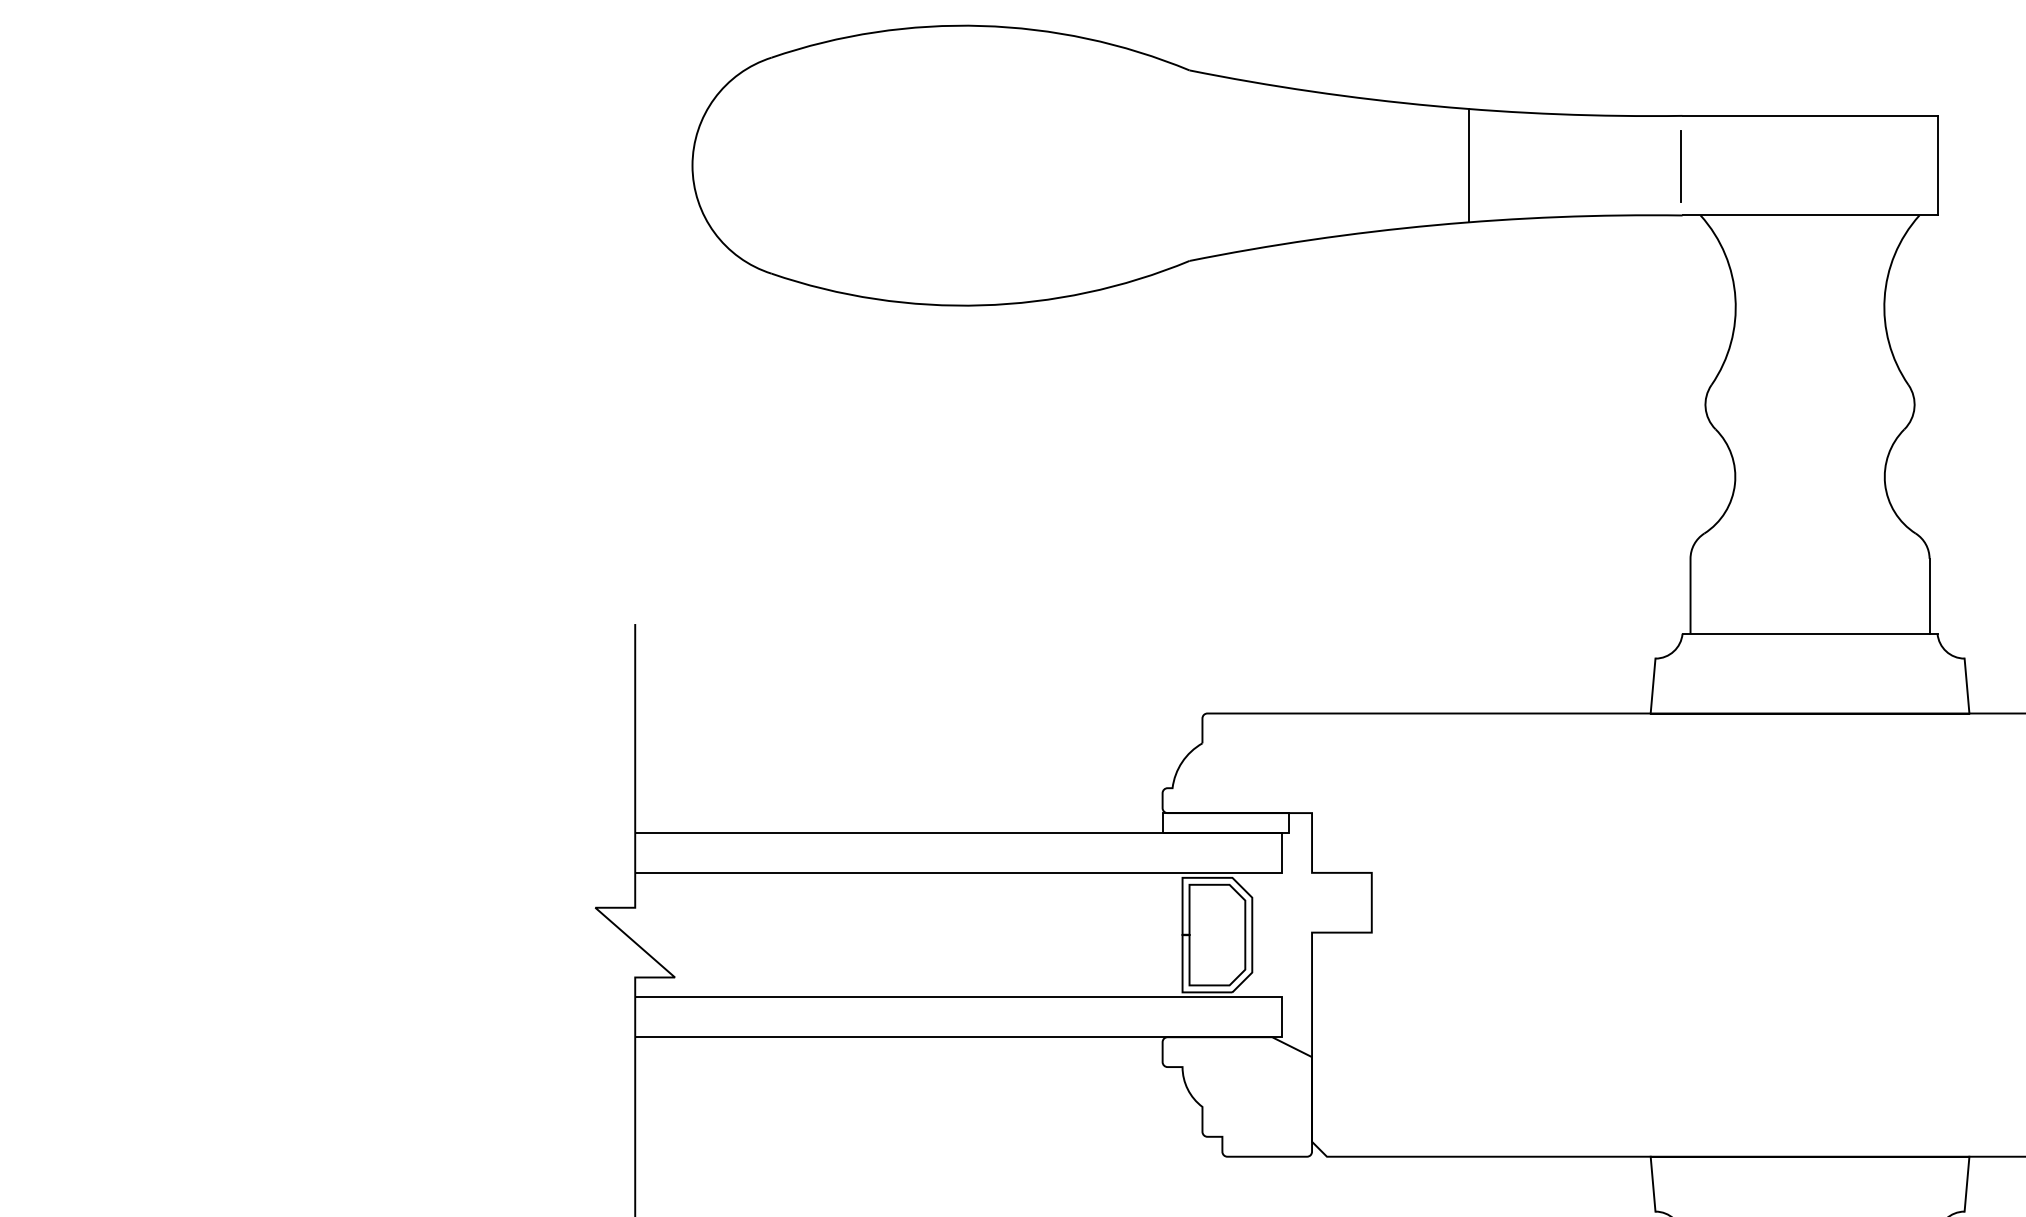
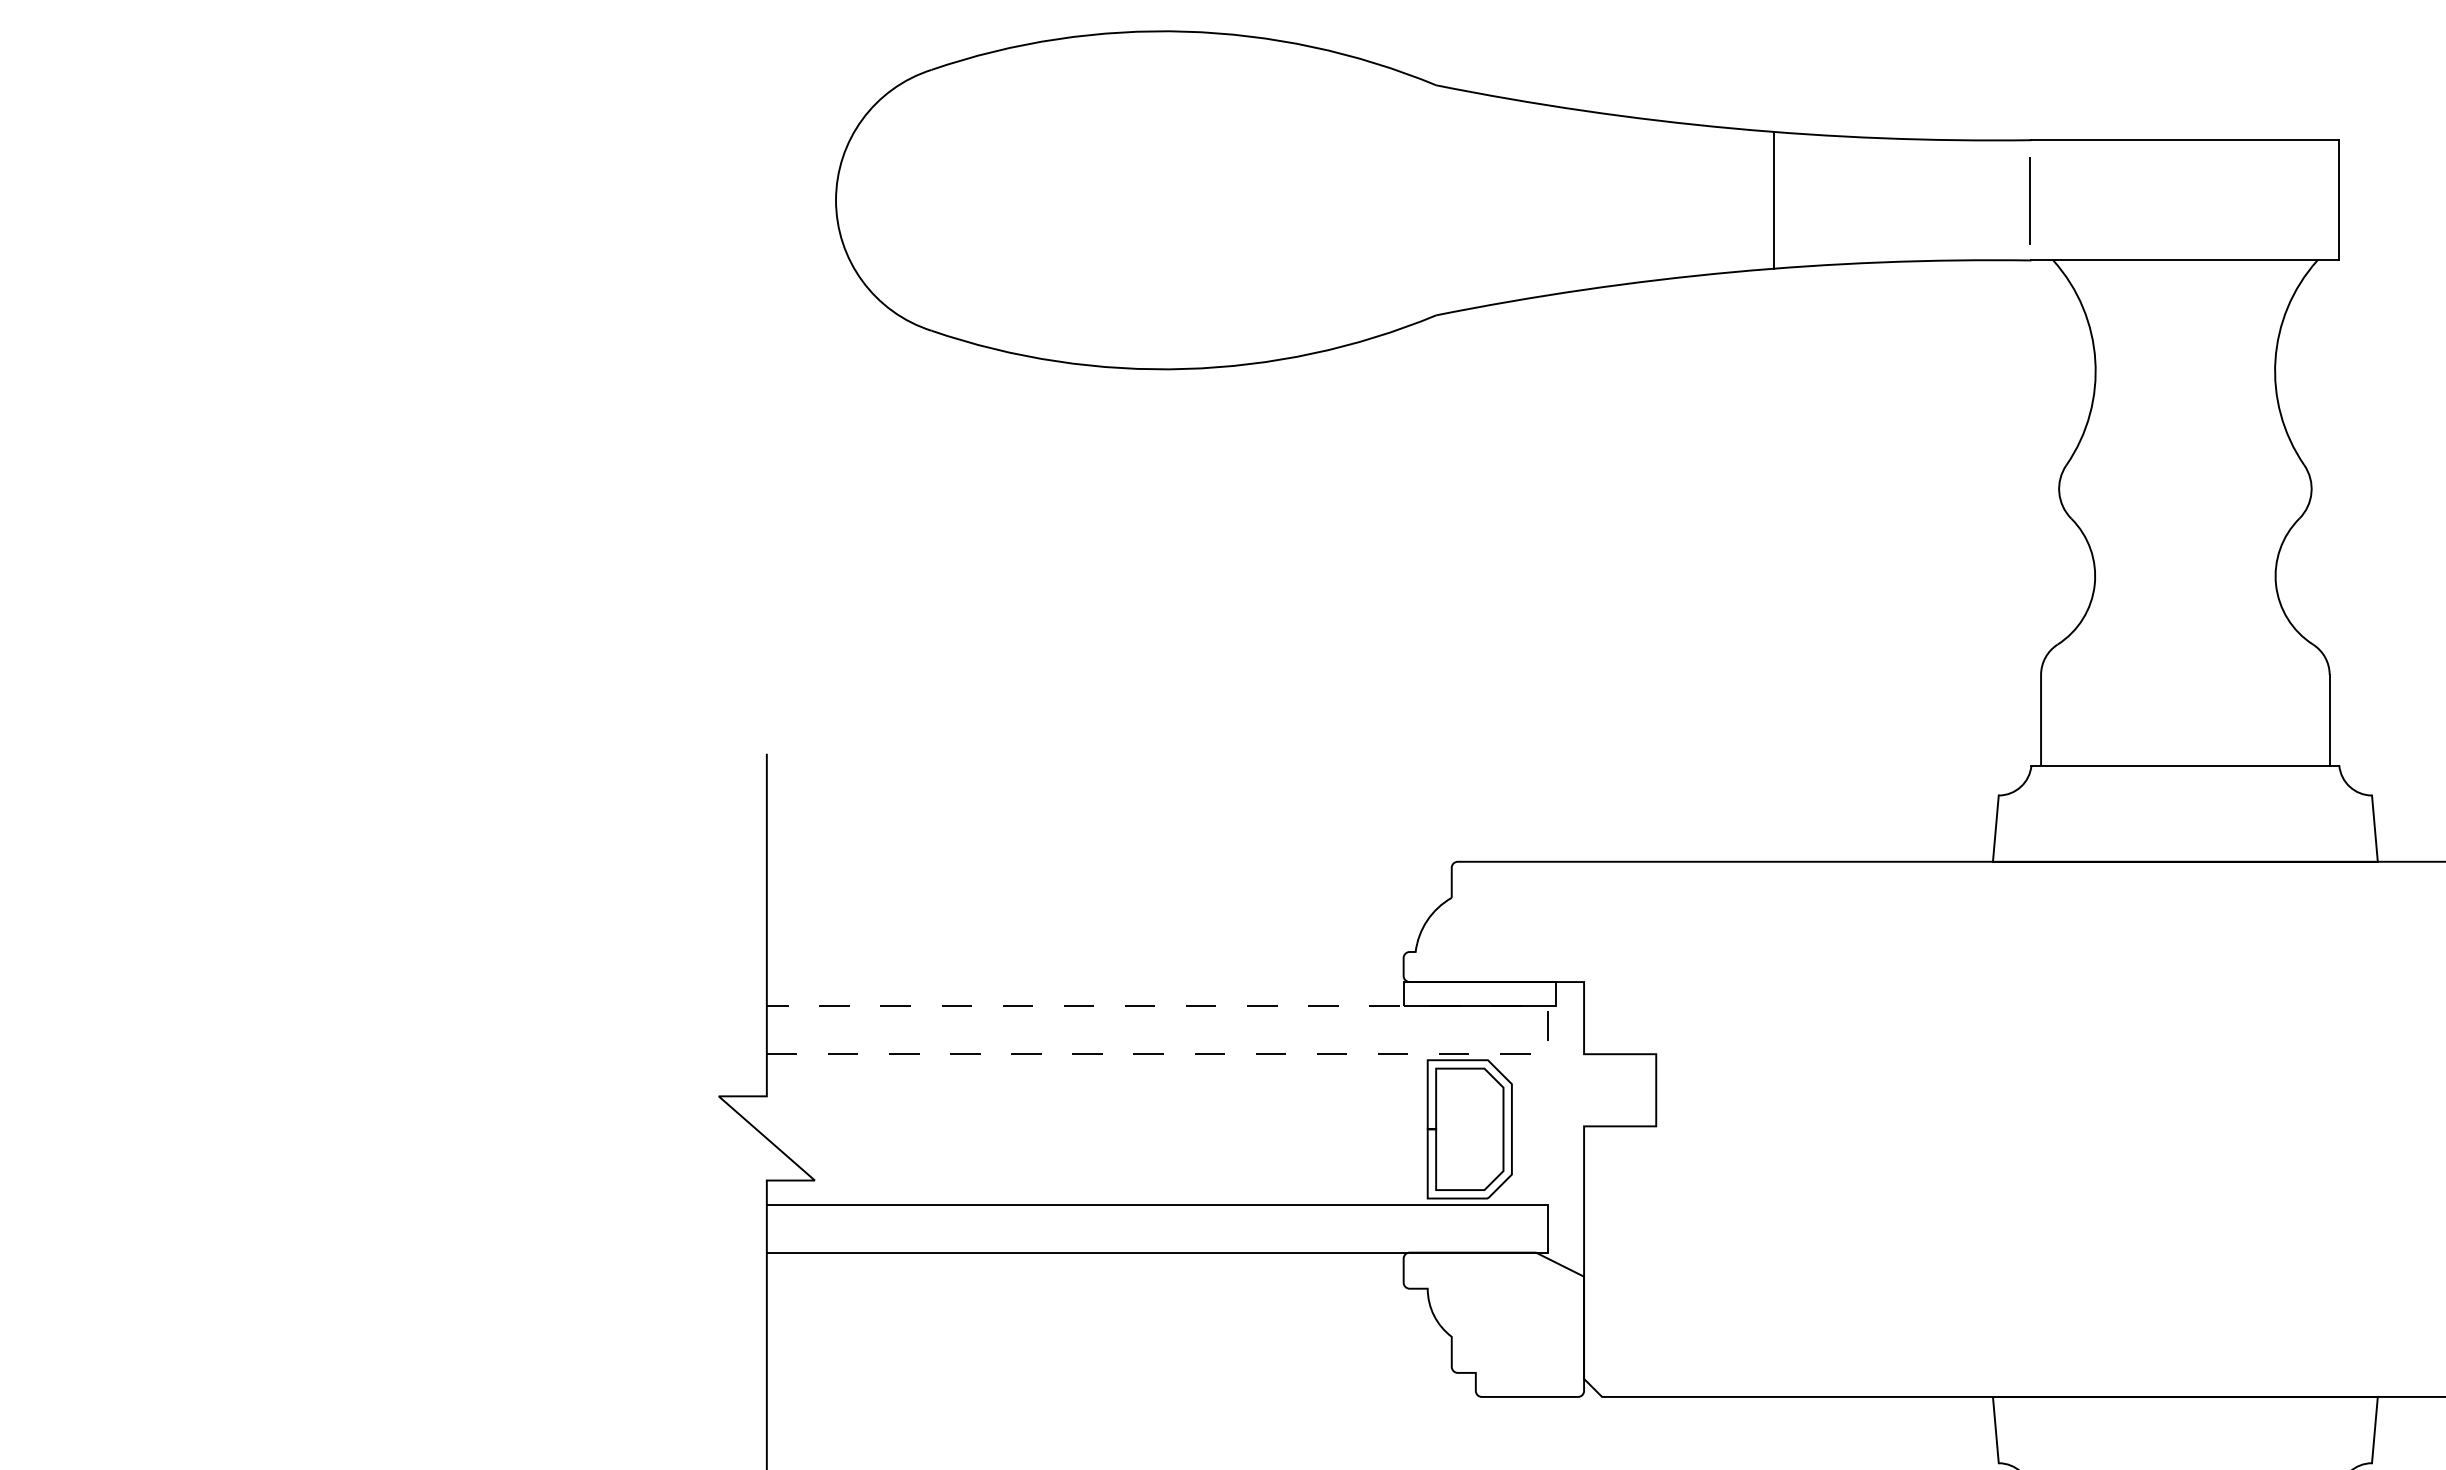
line: (1281, 852) -> (1547, 1029), solid -> dashed

